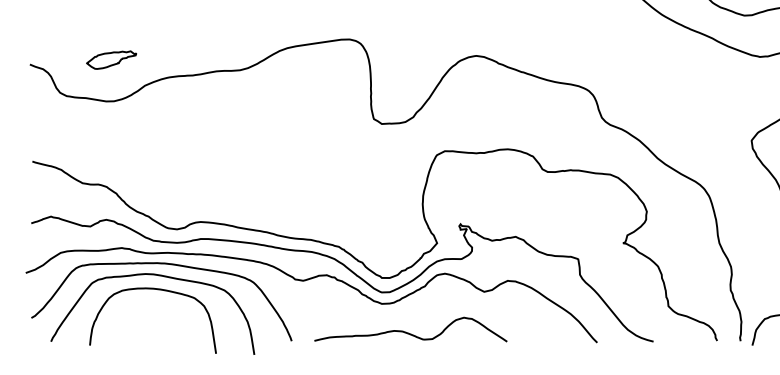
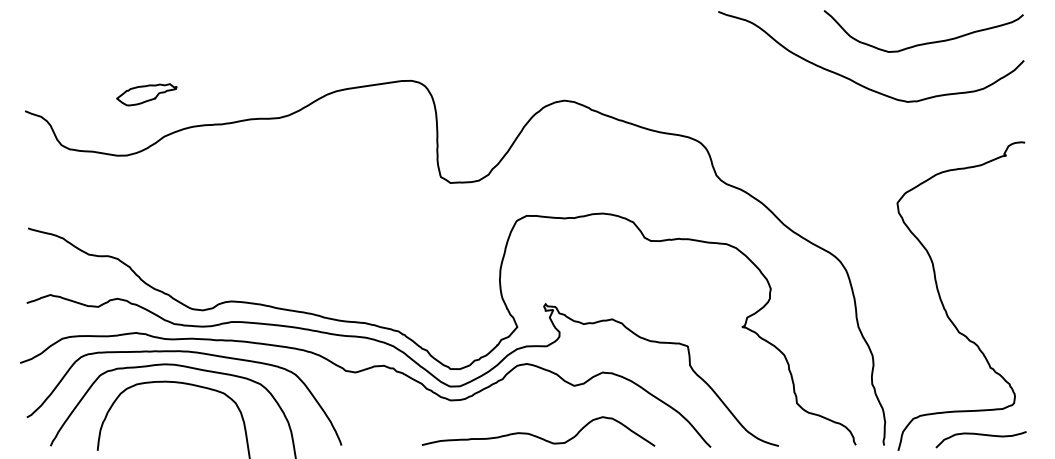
part: (111, 59) -> (146, 94), moved
curve: (409, 332) -> (536, 435), moved

